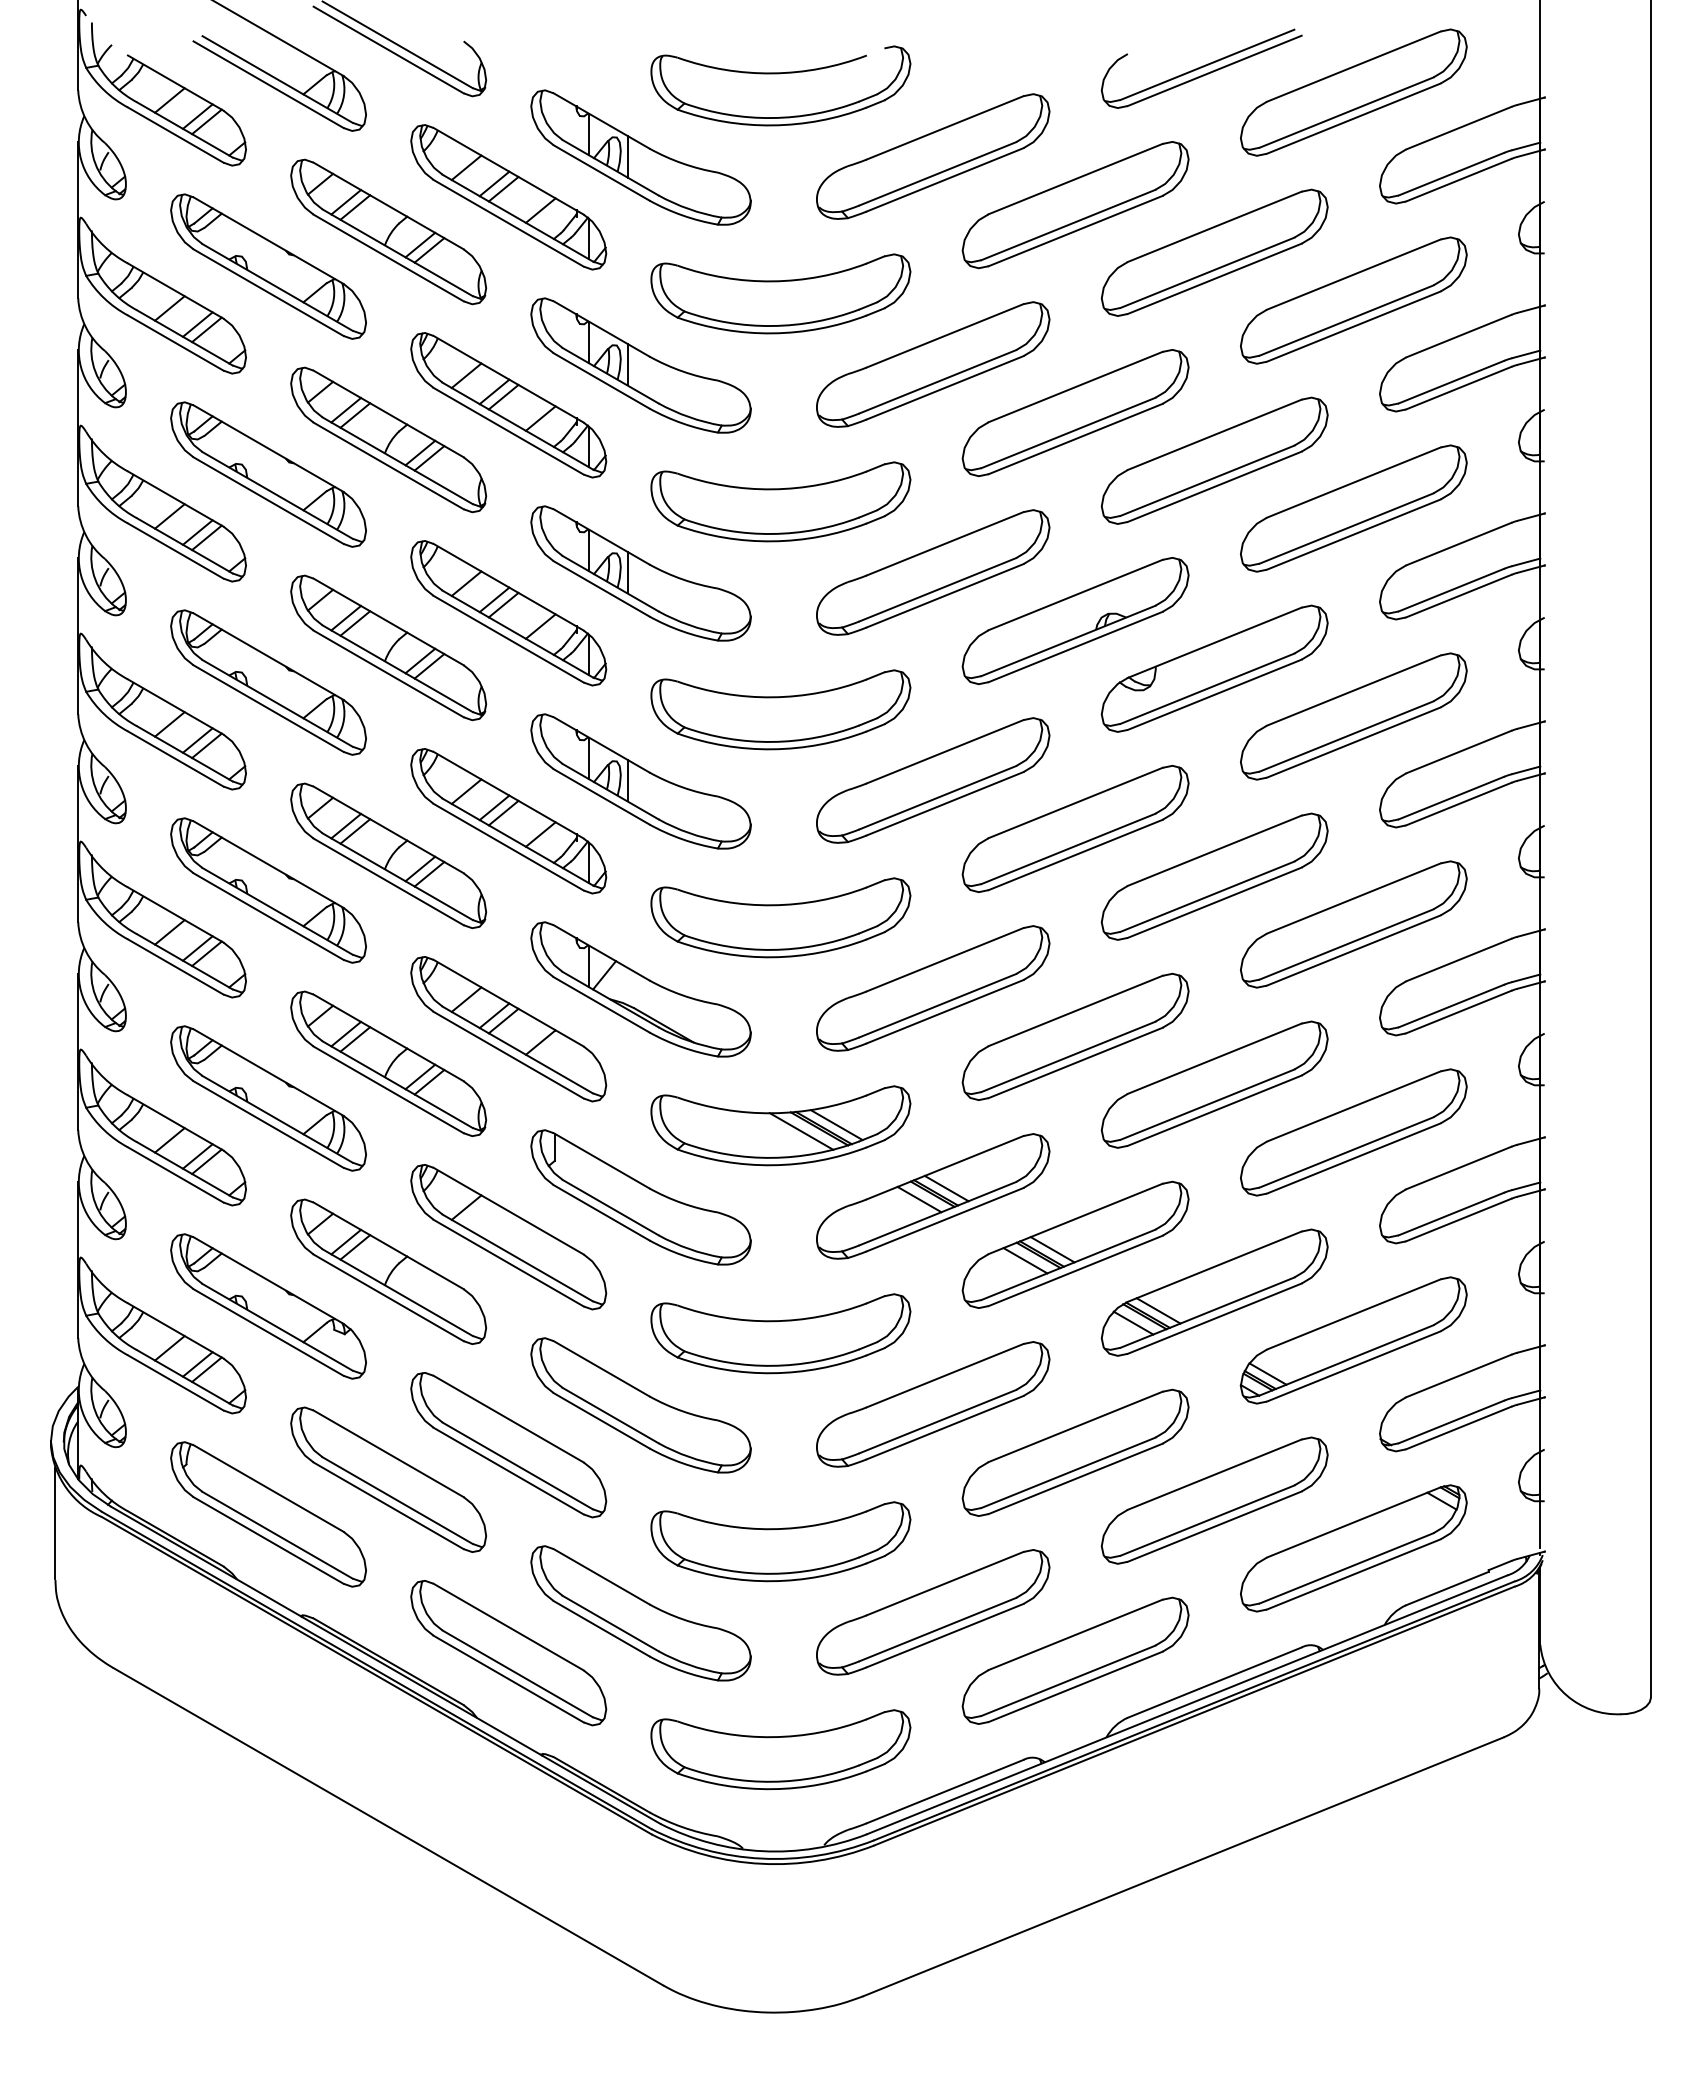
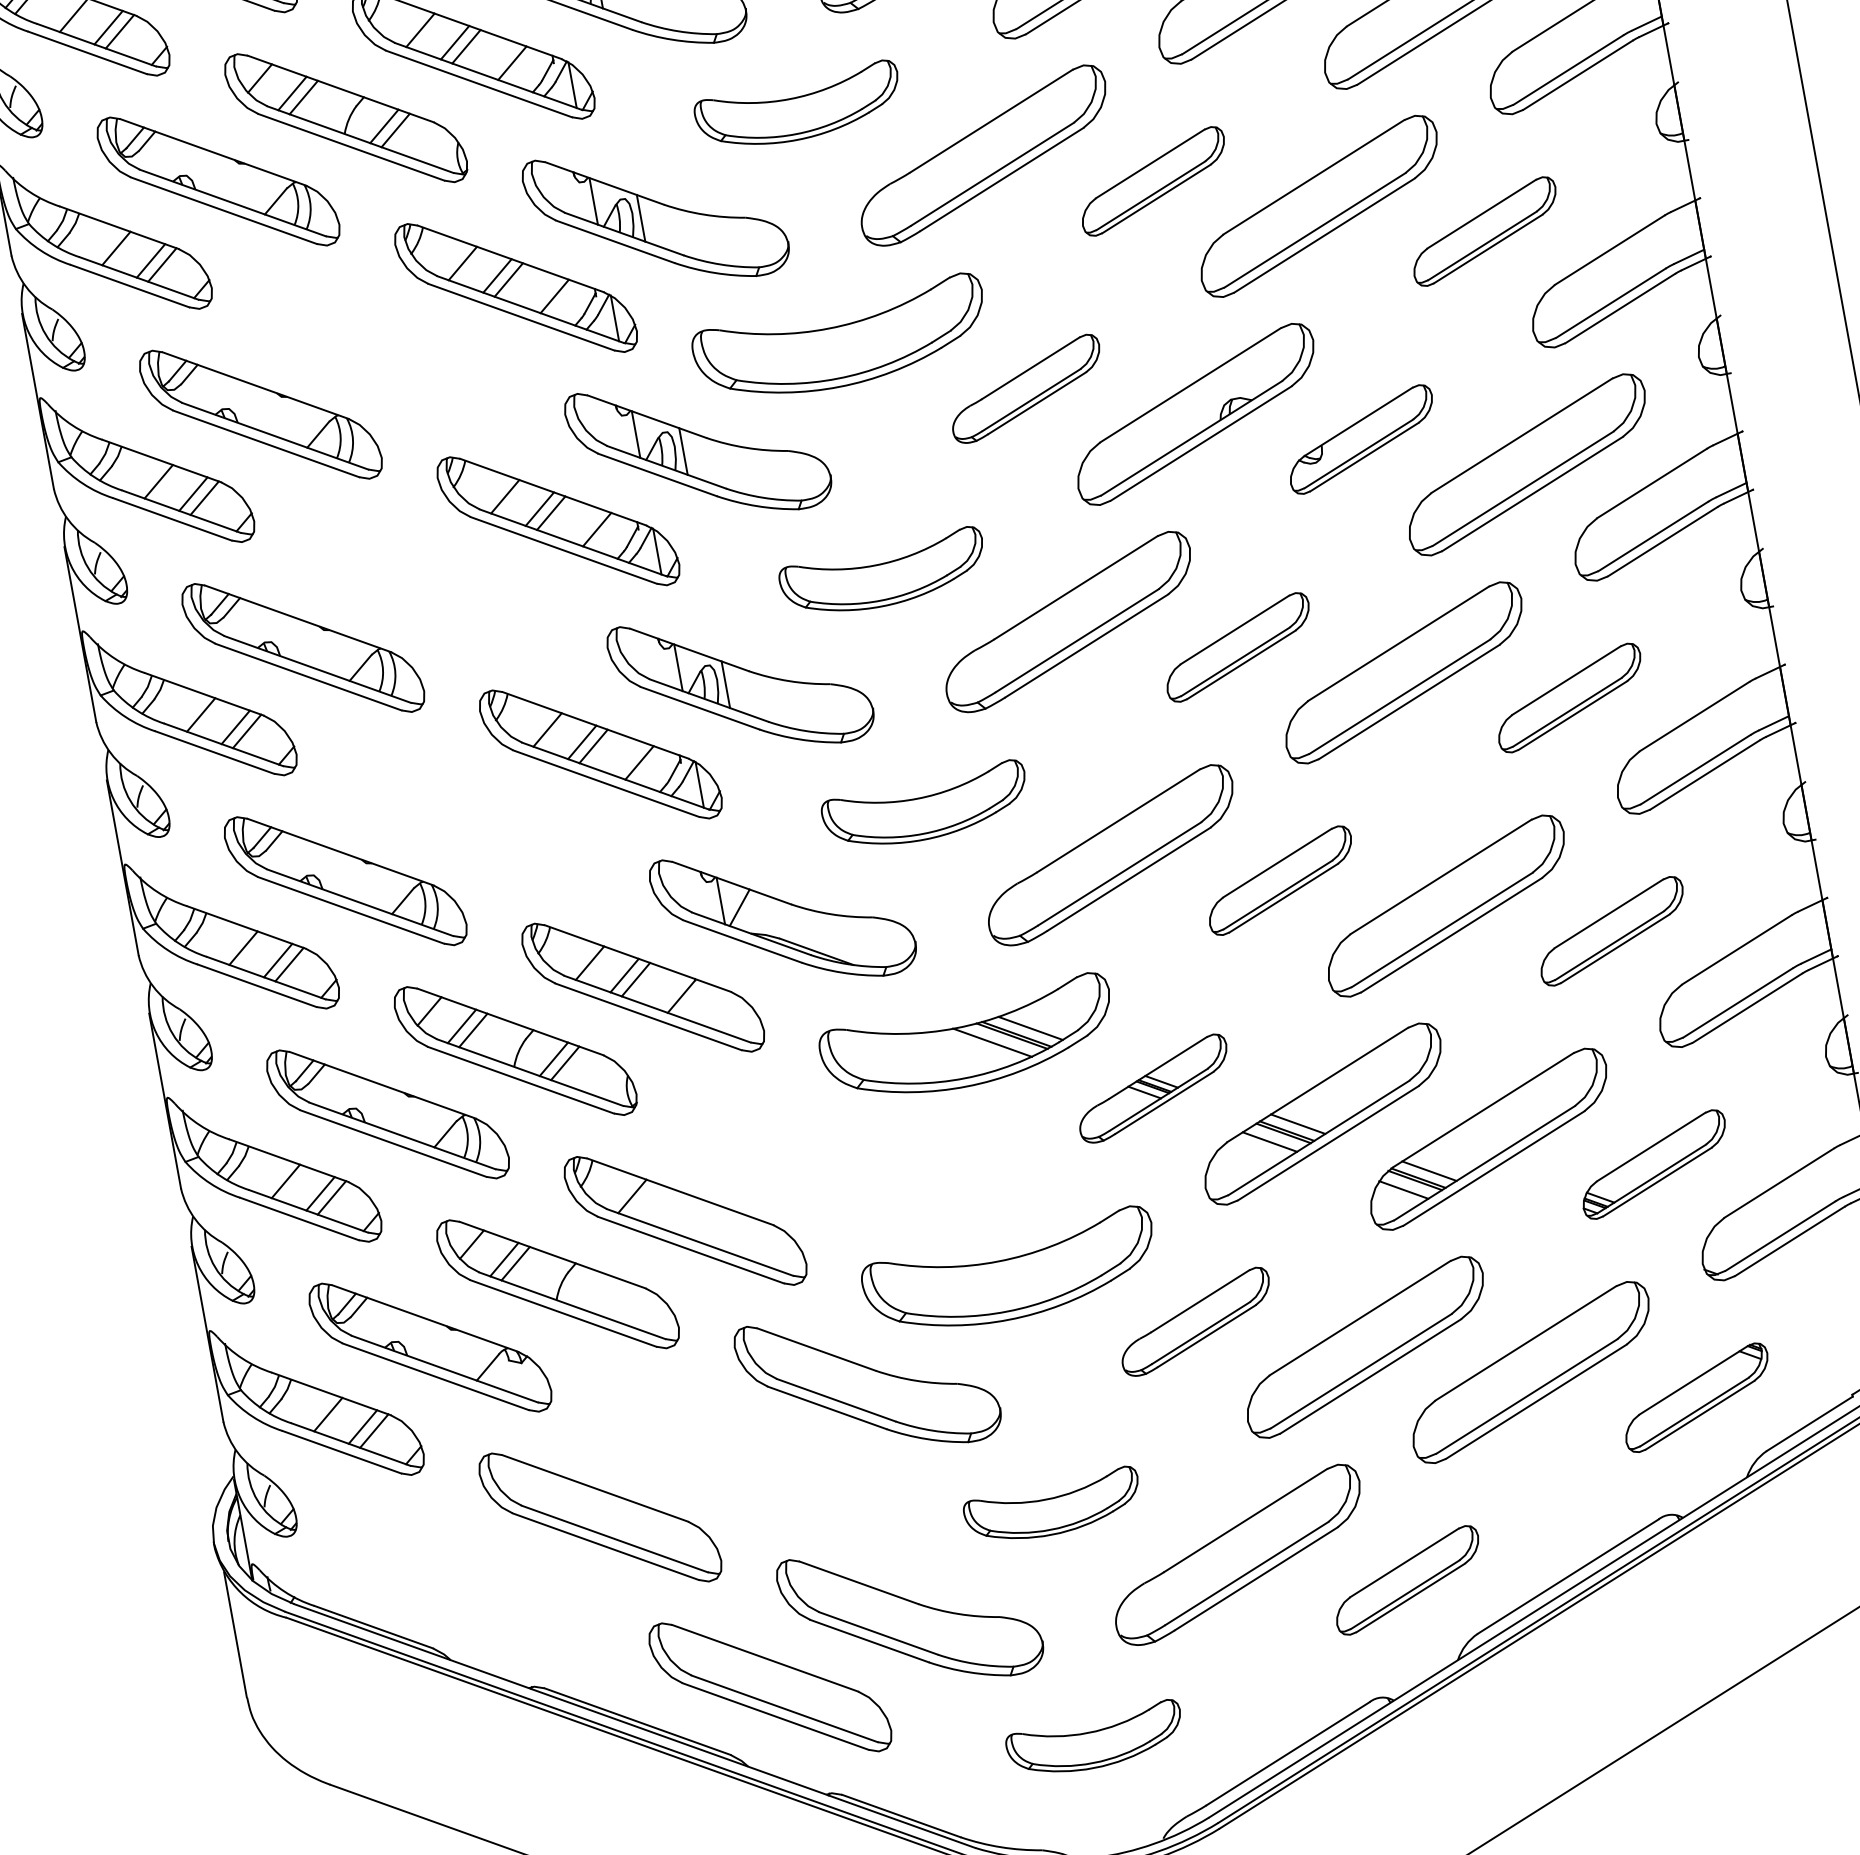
part: (780, 293) -> (798, 107), size x0.7
part: (1075, 413) -> (1153, 181), size x0.6
part: (388, 439) -> (388, 350), removed
part: (1353, 508) -> (1484, 231), size x0.6
part: (933, 572) -> (1026, 389), size x0.6
part: (388, 647) -> (430, 584), removed
part: (1214, 668) -> (1361, 439), size x0.6
part: (780, 709) -> (882, 573), size x0.7
part: (1075, 828) -> (1237, 647), size x0.6
part: (388, 855) -> (473, 817), removed
part: (780, 917) -> (925, 807), size x0.7
part: (1353, 924) -> (1569, 698), size x0.6
part: (1075, 1036) -> (1280, 880), size x0.6
part: (1353, 1132) -> (1611, 931), size x0.6
part: (933, 1196) -> (1153, 1088), size x0.6
part: (640, 1197) -> (825, 1149), removed
part: (1353, 1340) -> (1654, 1164), size x0.6
part: (933, 1404) -> (1196, 1322), size x0.6
part: (508, 1445) -> (727, 1454), removed
part: (268, 1514) -> (472, 1580), removed
part: (780, 1541) -> (1052, 1506), size x0.6
part: (1353, 1548) -> (1696, 1397), size x0.6
part: (1075, 1660) -> (1407, 1580), size x0.6
part: (780, 1749) -> (1094, 1740), size x0.6

